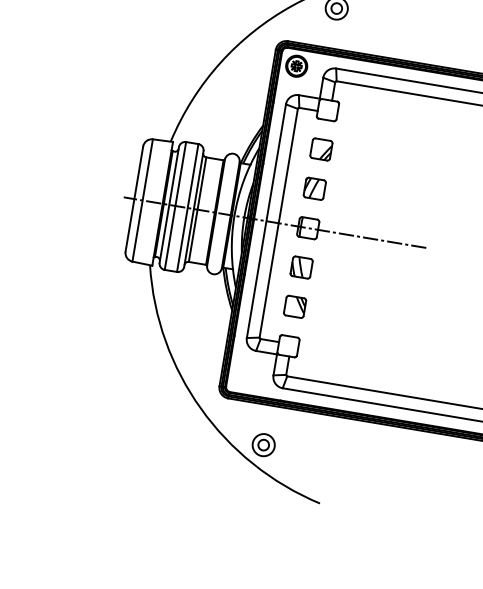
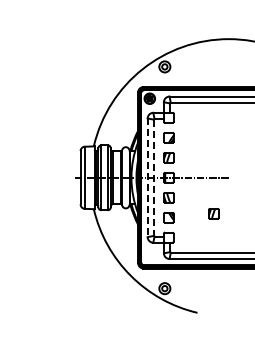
line: (265, 222) -> (147, 178), solid -> dashed
line: (277, 224) -> (153, 178), solid -> dashed
part: (384, 313) -> (213, 213), added

